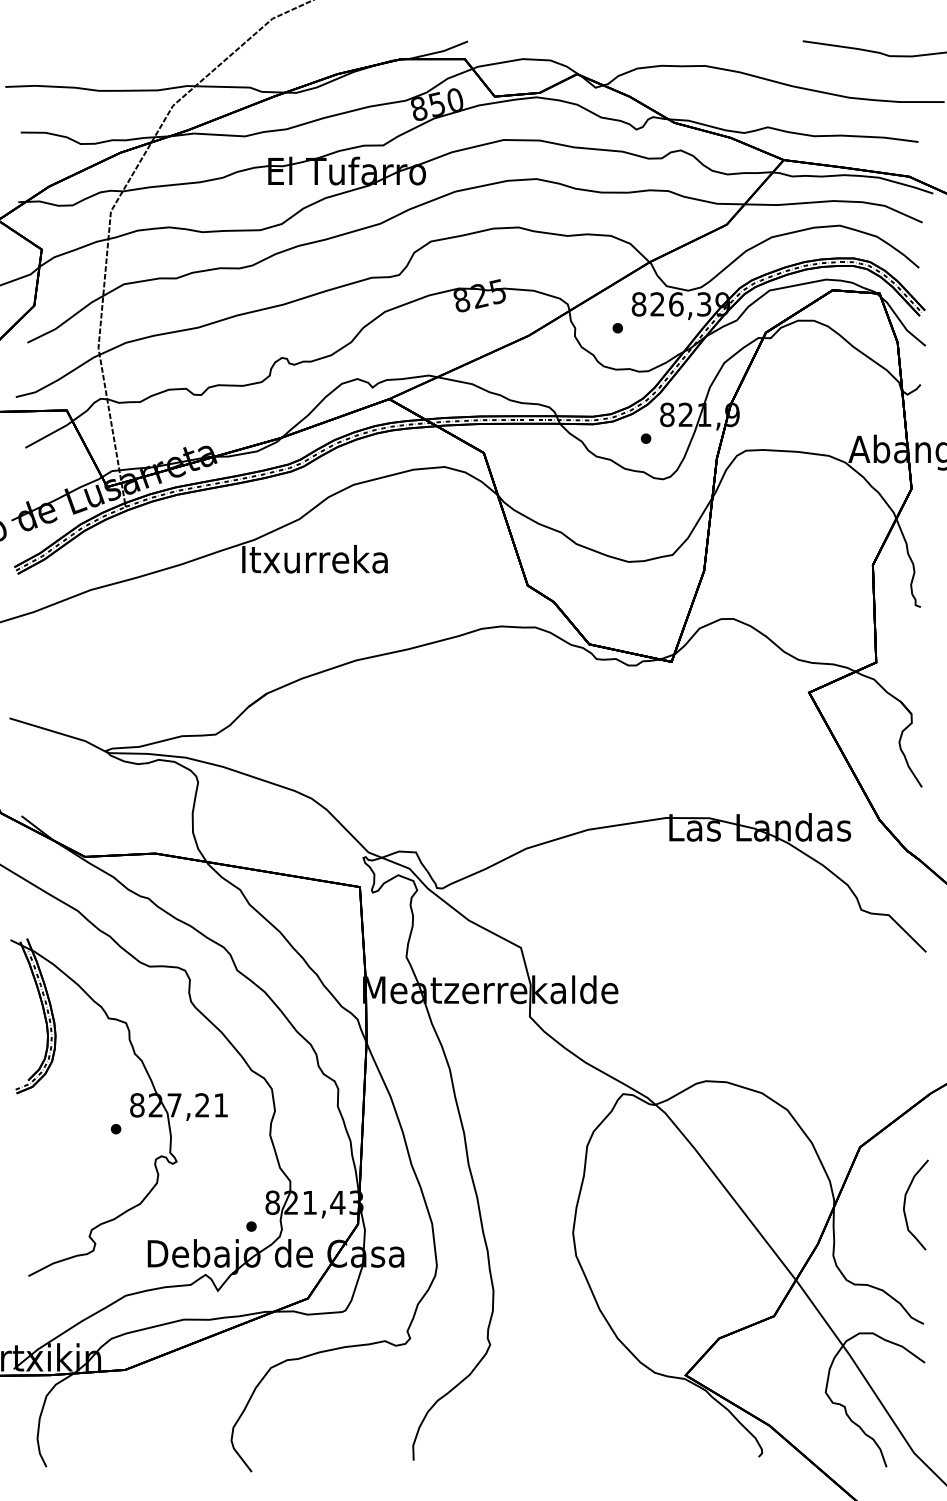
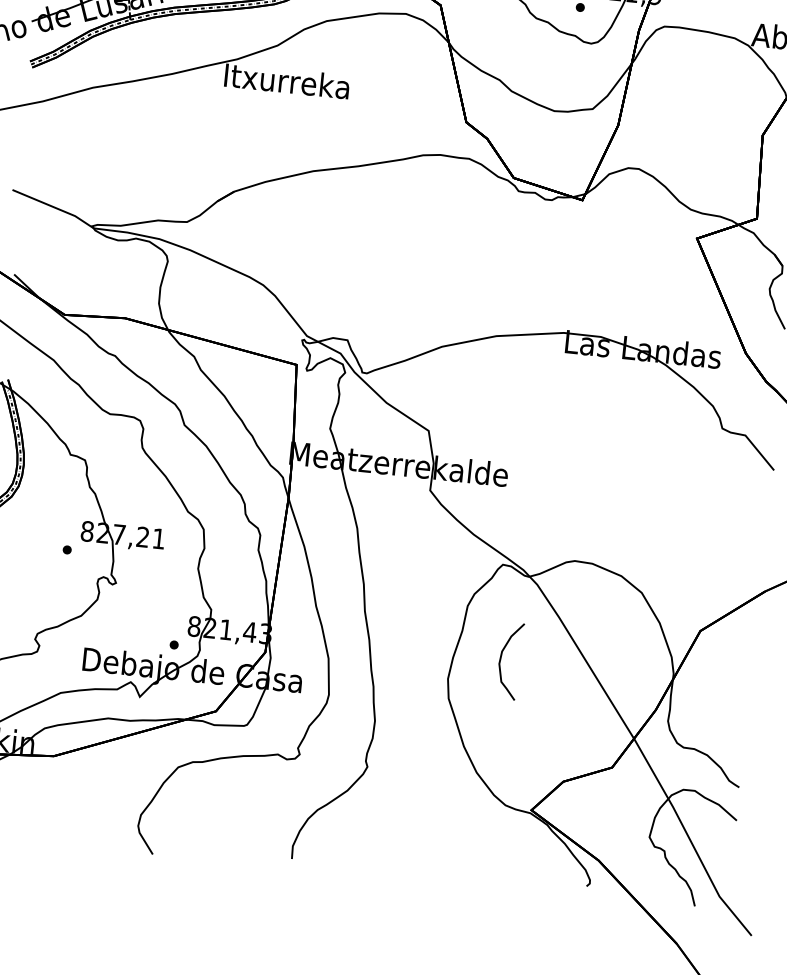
curve: (905, 1204) -> (501, 659), moved

